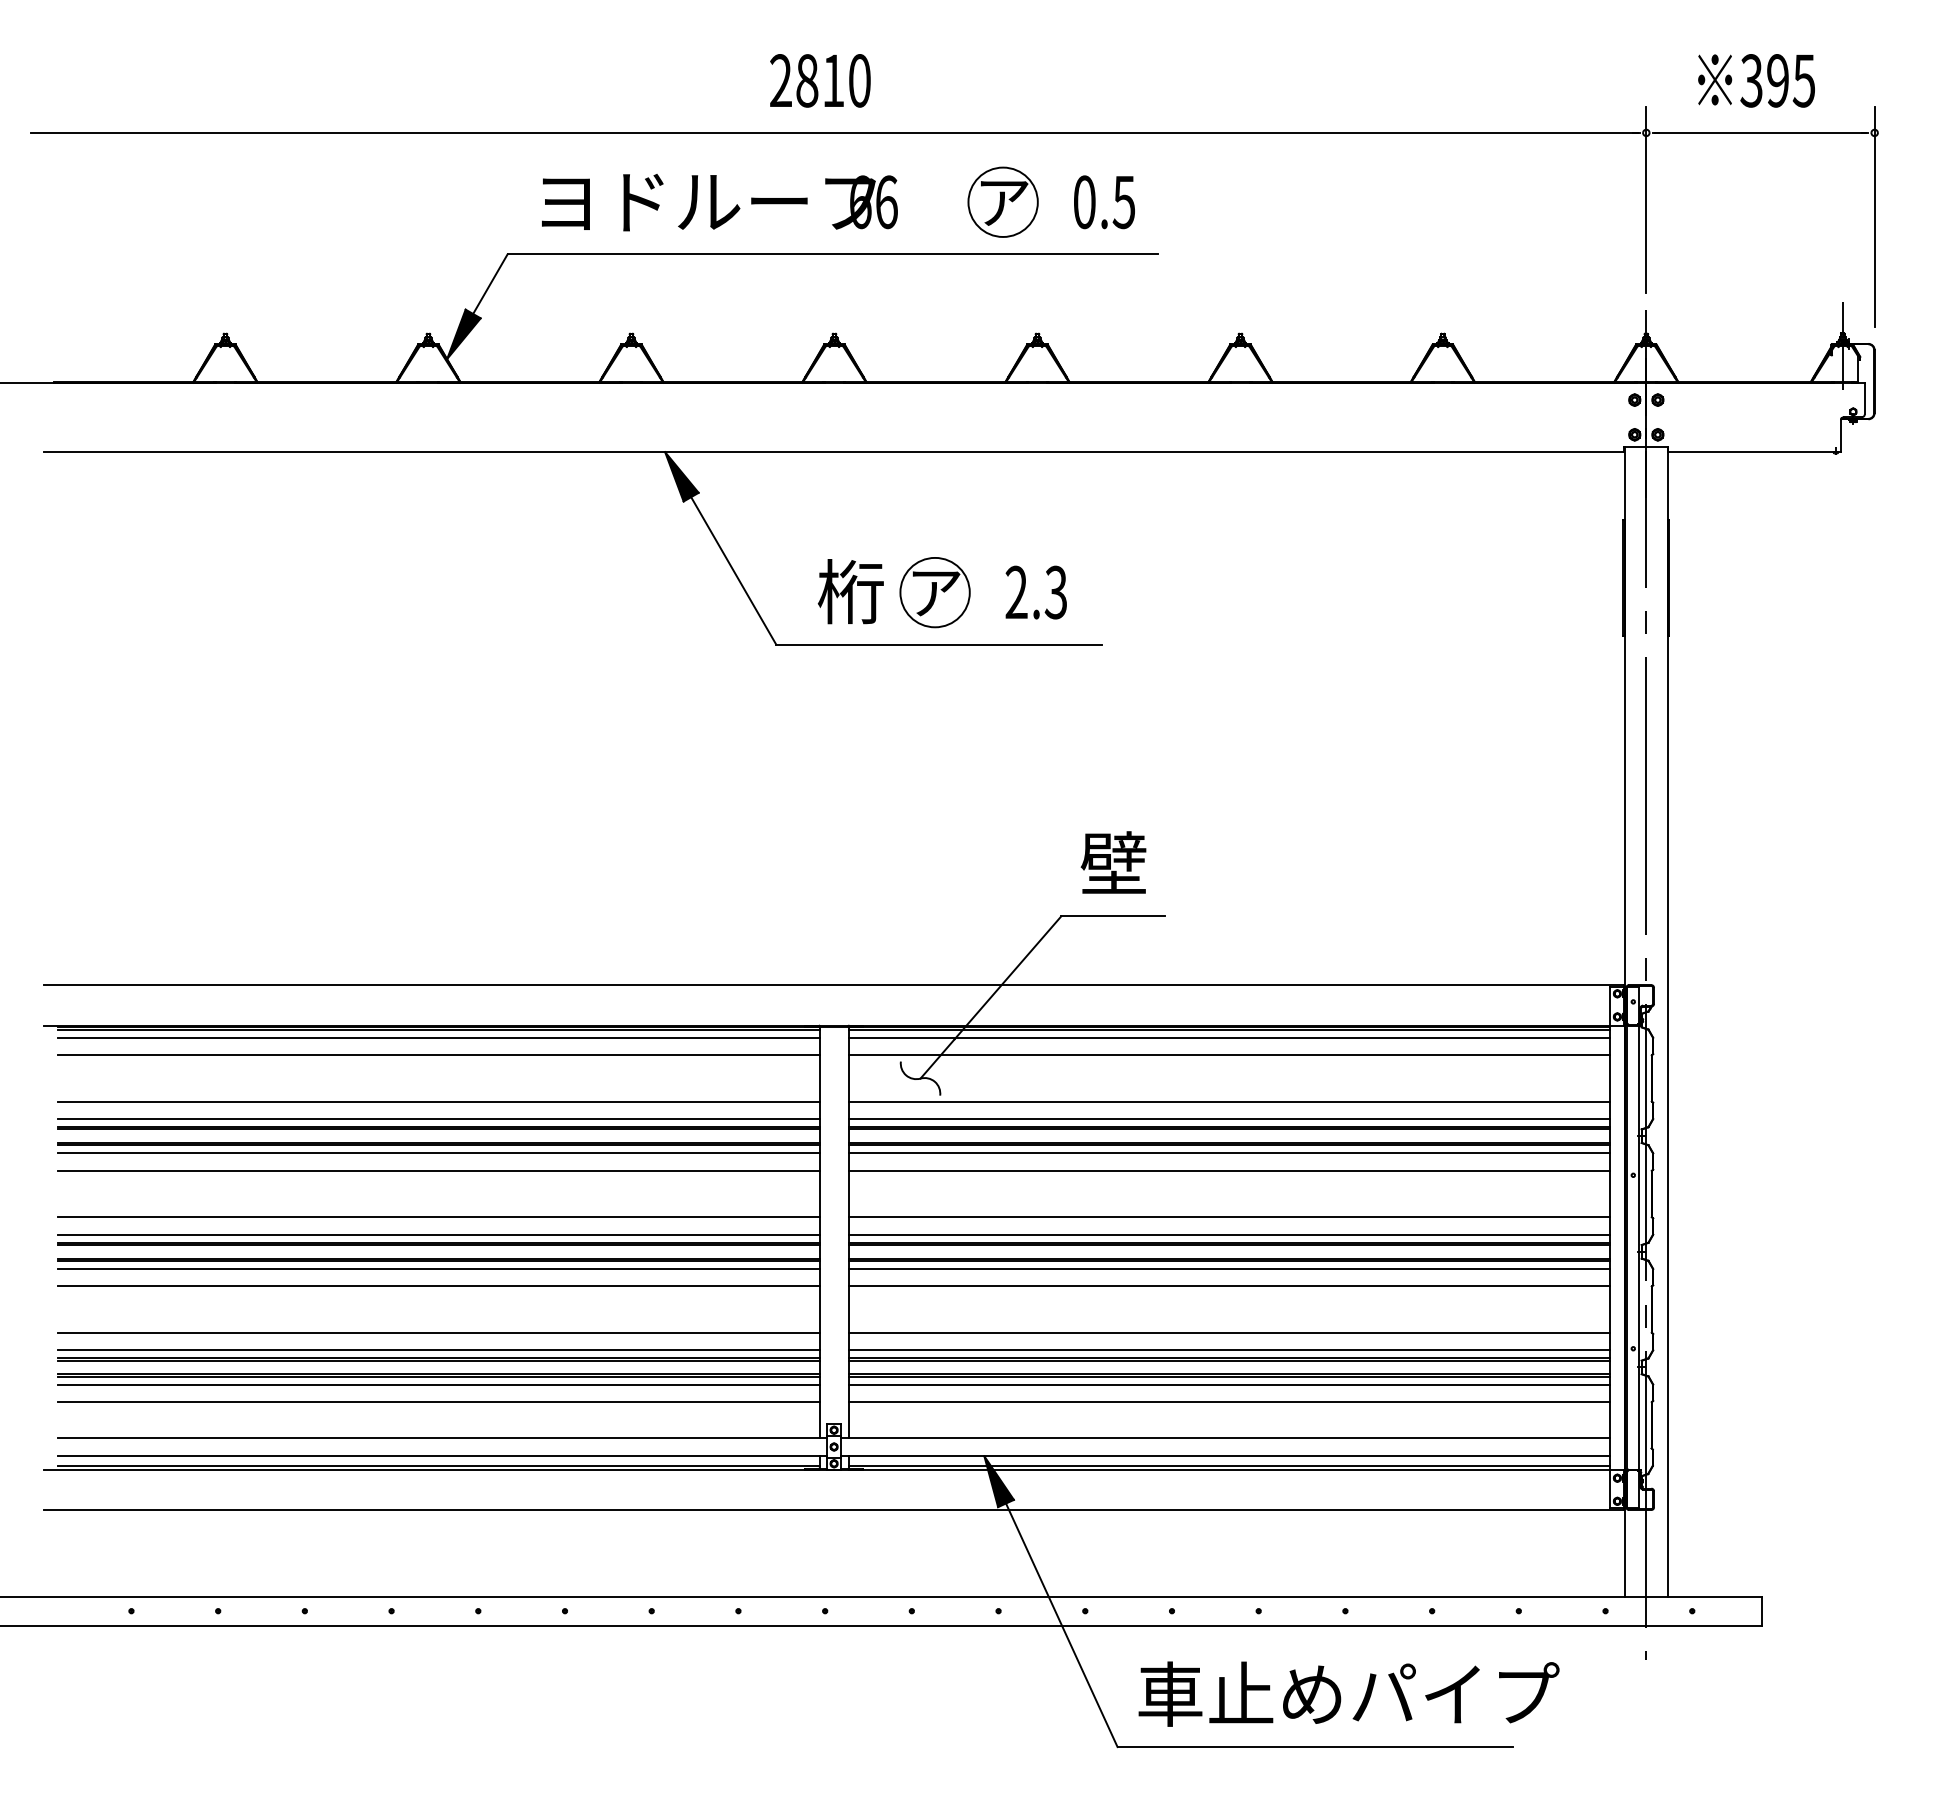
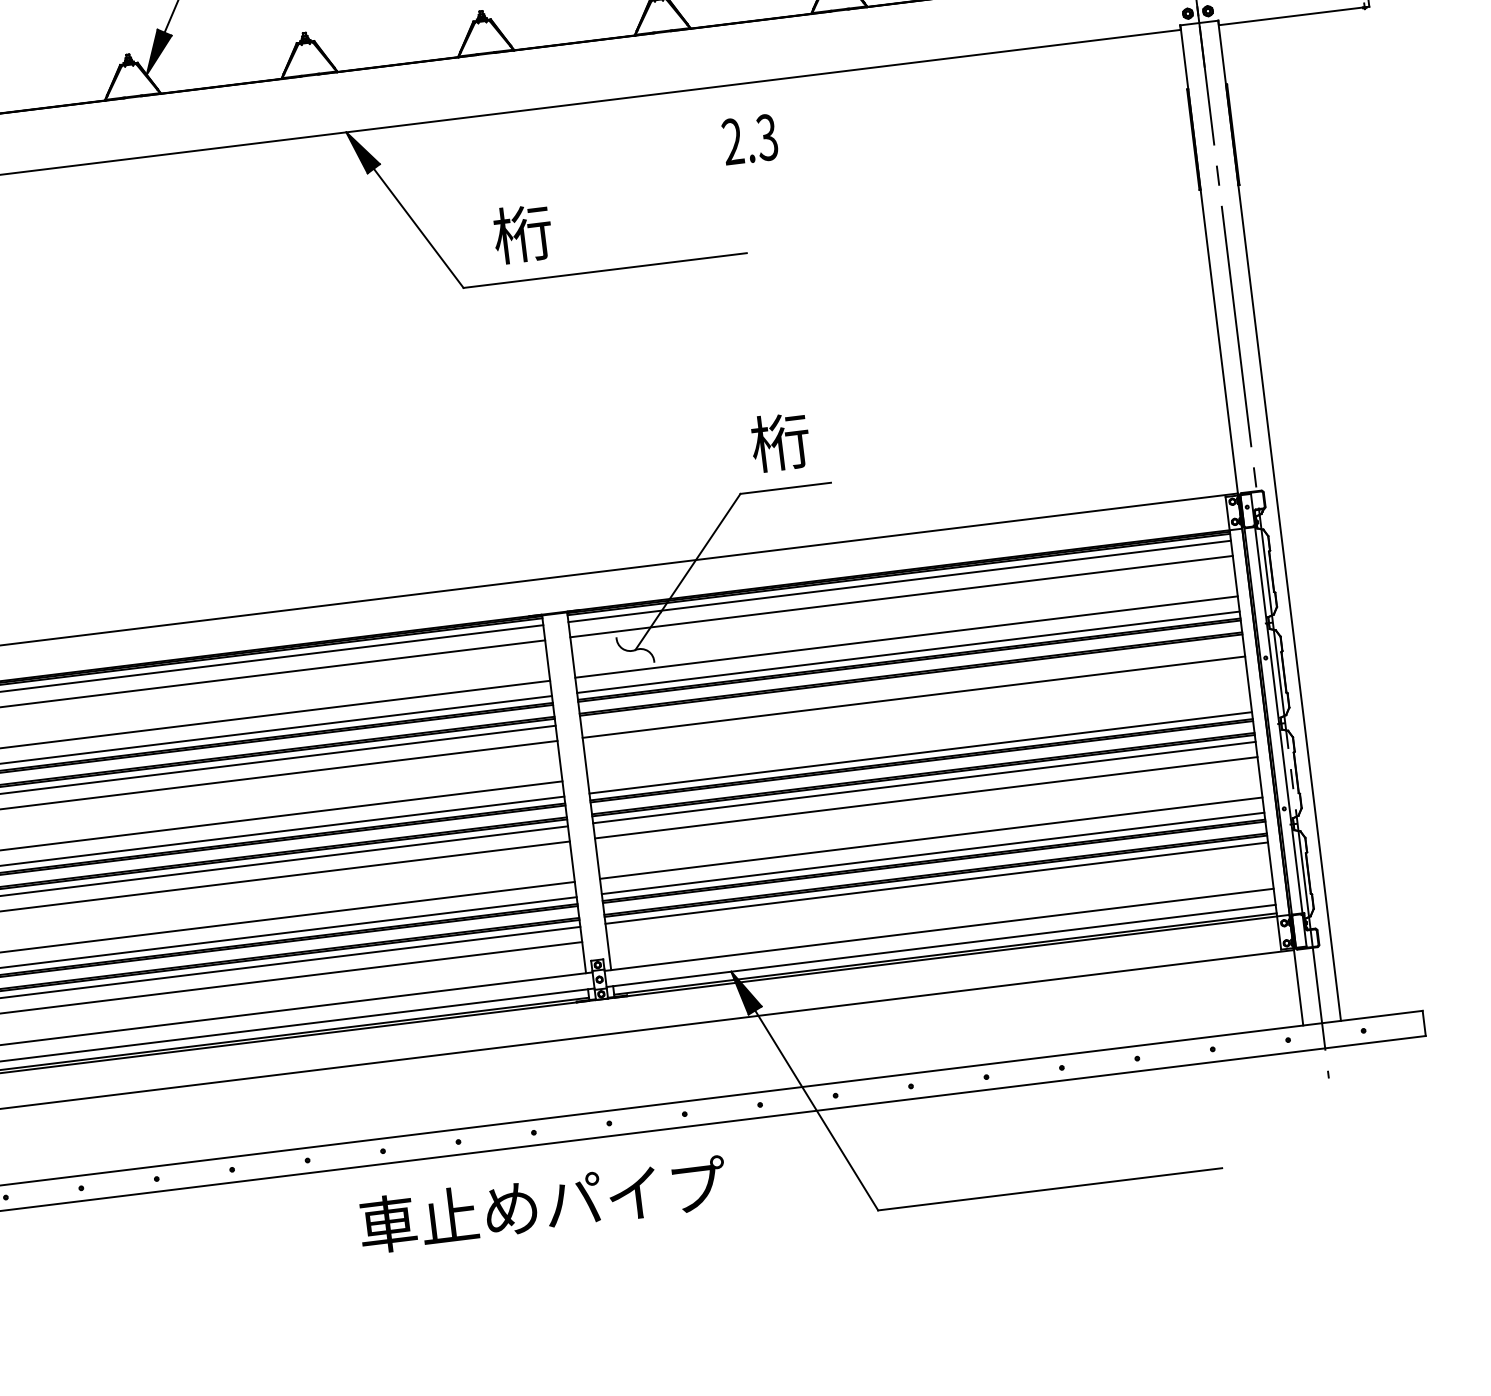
part: (934, 592) -> (595, 225), removed
text: (1035, 592) -> (749, 139), moved
text: (1113, 862) -> (780, 441), 壁 -> 桁
line: (1229, 1153) -> (912, 682), removed
line: (1229, 1217) -> (919, 737), removed
line: (1229, 1401) -> (938, 897), removed
text: (1348, 1693) -> (542, 1204), moved

